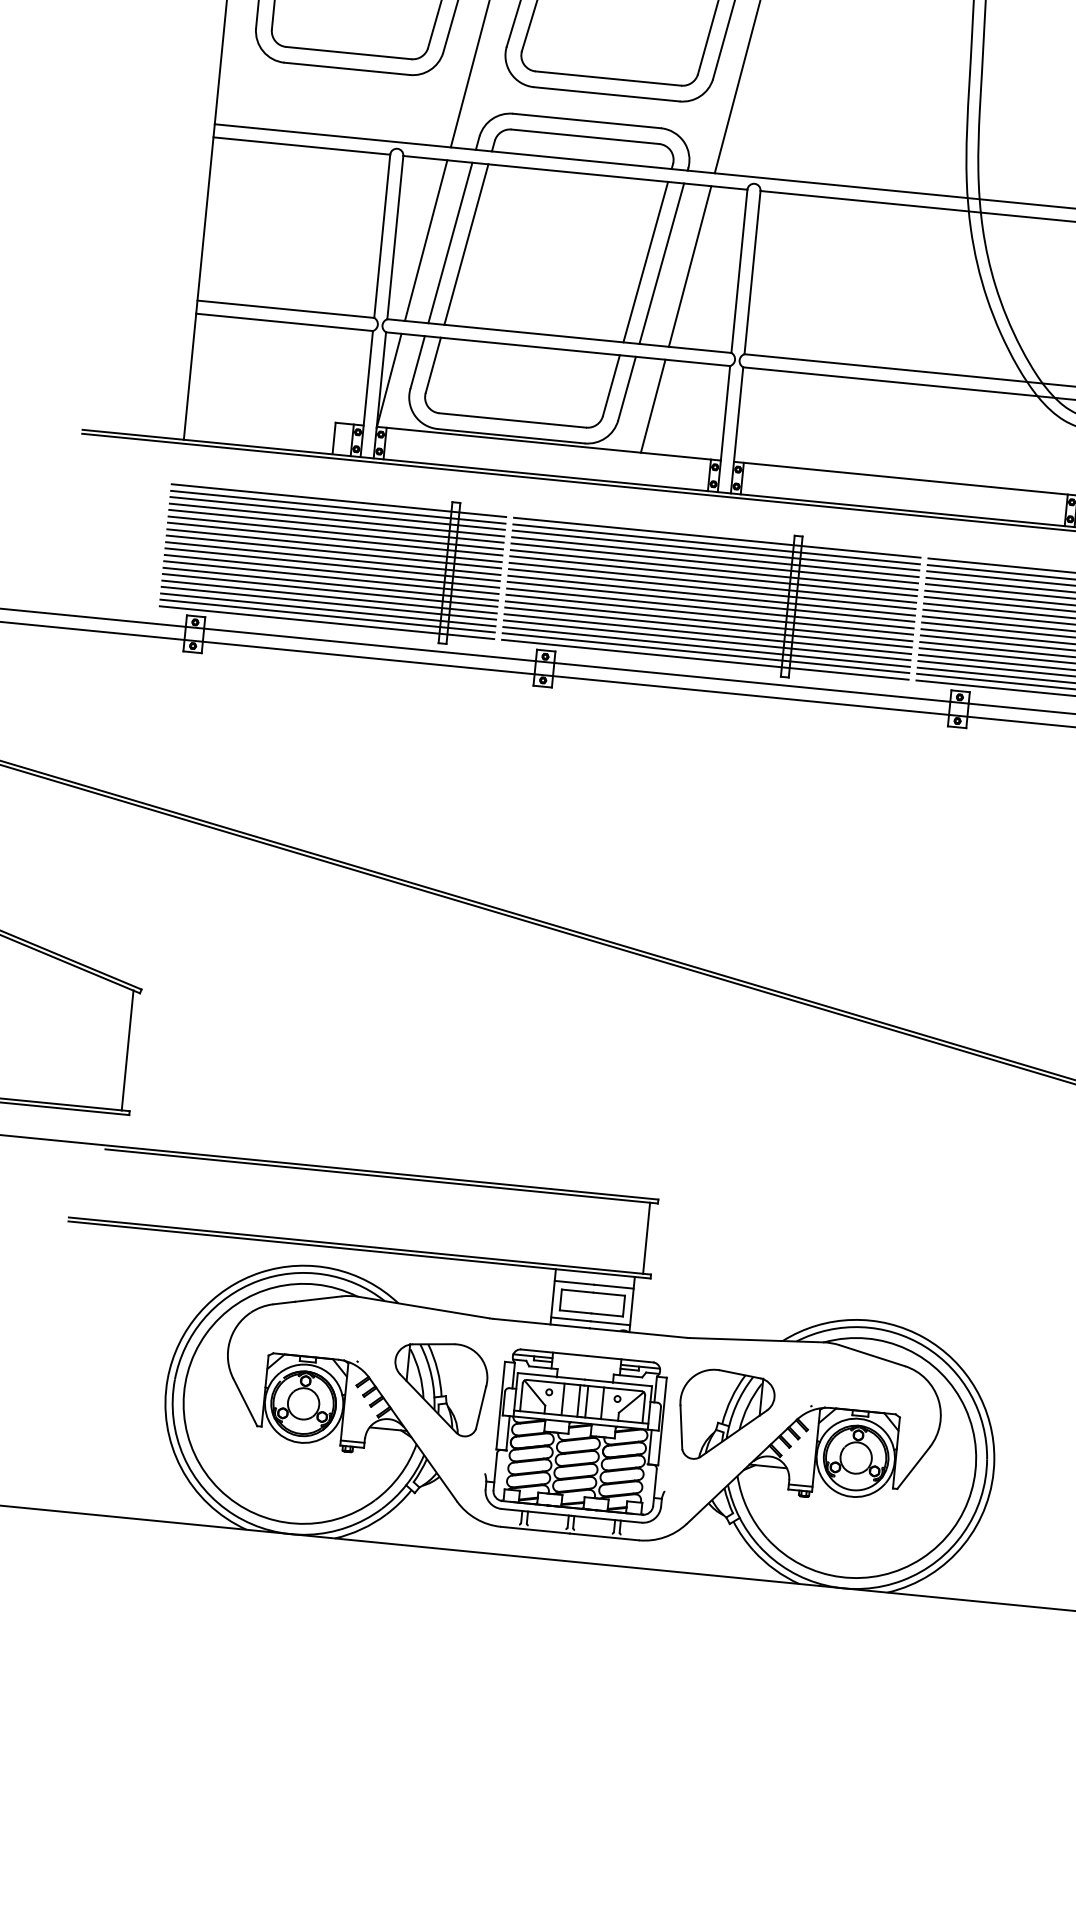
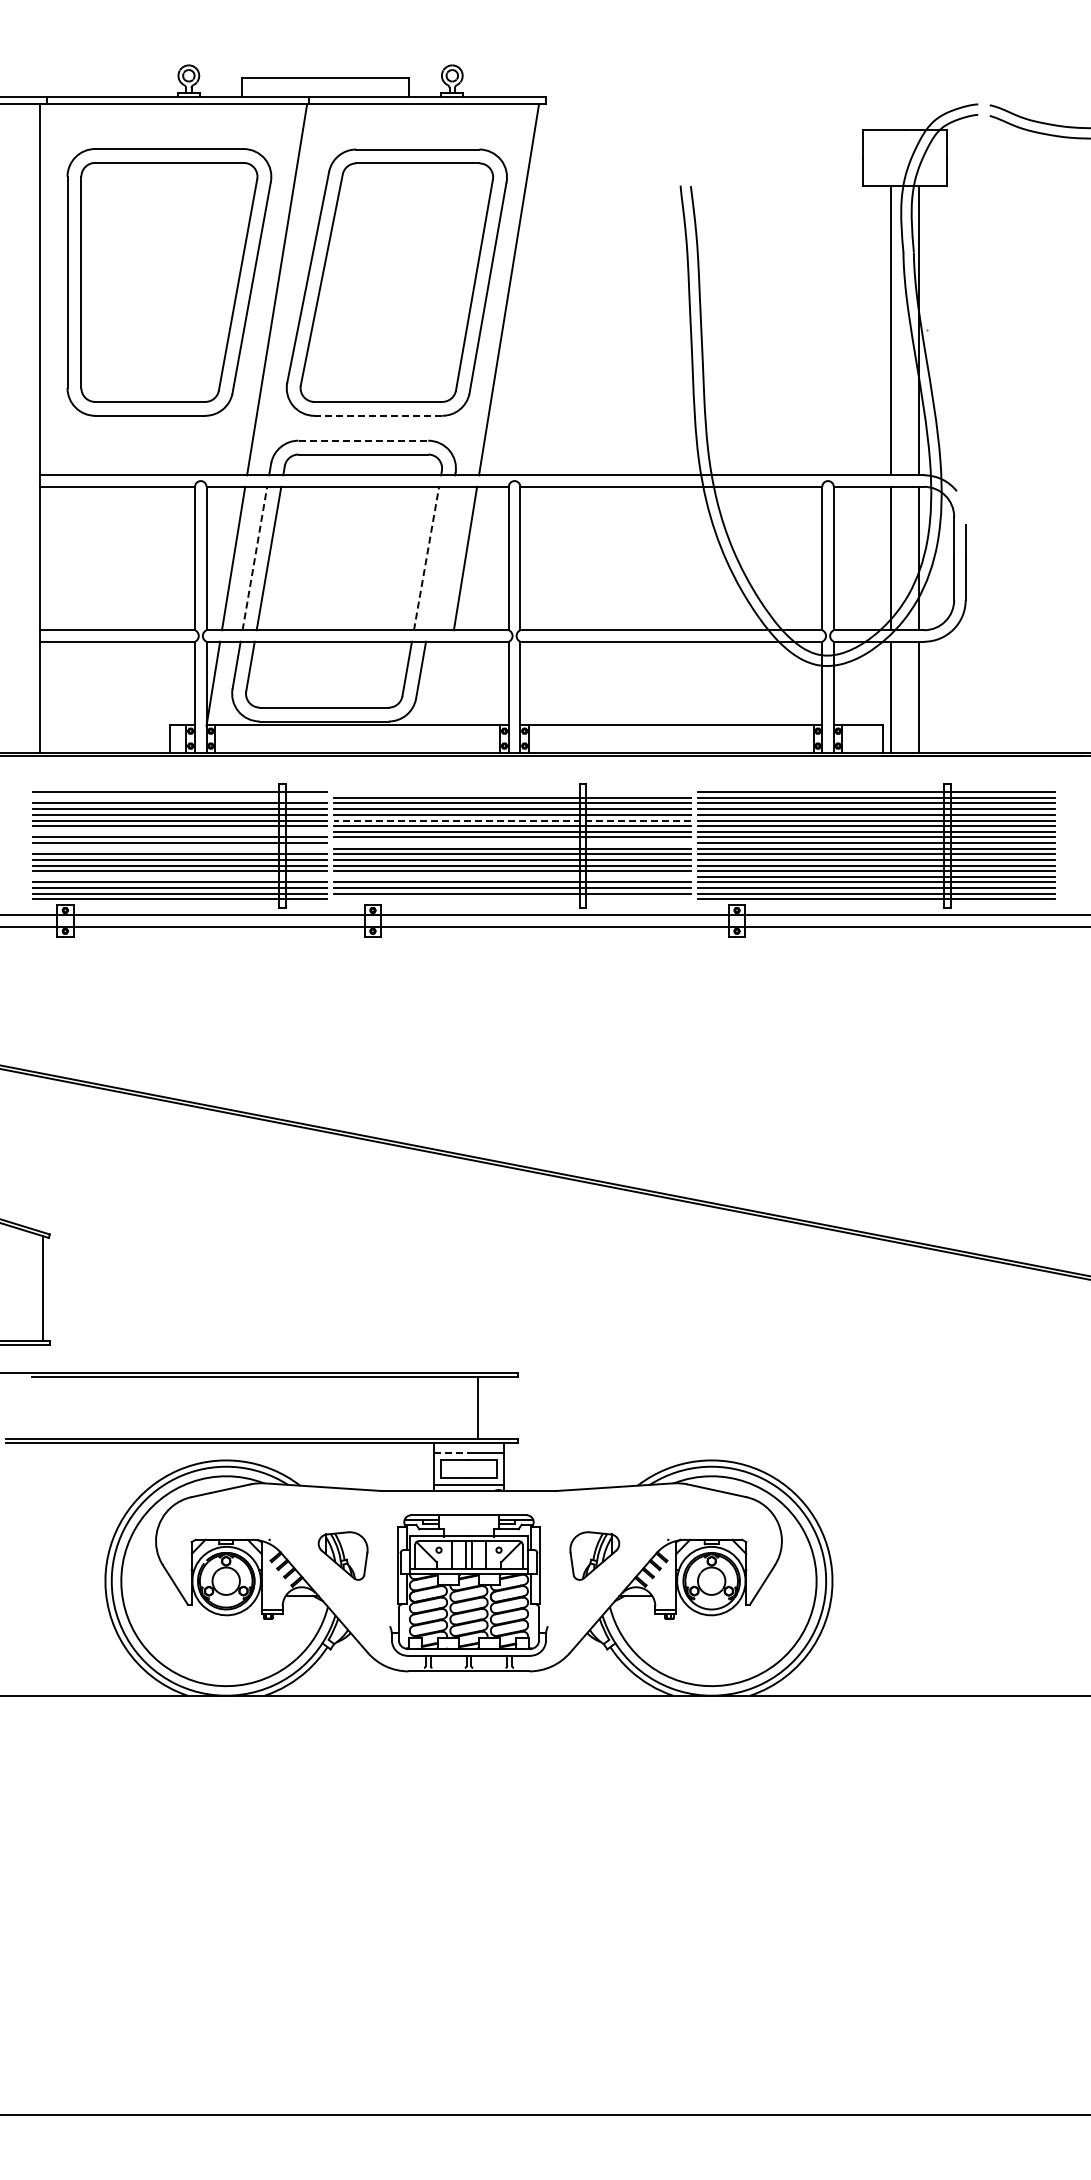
line: (607, 93) -> (378, 415), solid -> dashed
line: (587, 120) -> (363, 440), solid -> dashed
line: (449, 242) -> (254, 558), solid -> dashed
line: (645, 262) -> (426, 558), solid -> dashed
line: (661, 263) -> (440, 558), removed
line: (653, 405) -> (445, 682), removed
line: (337, 507) -> (179, 798), removed
line: (716, 537) -> (511, 792), removed
line: (334, 545) -> (179, 831), removed
line: (332, 564) -> (179, 848), removed
line: (714, 569) -> (512, 820), solid -> dashed
line: (710, 595) -> (511, 843), removed
line: (329, 596) -> (179, 876), removed
line: (706, 633) -> (511, 876), removed
line: (704, 659) -> (511, 899), removed
line: (646, 1237) -> (477, 1407), moved
line: (575, 1282) -> (452, 1452), solid -> dashed
part: (438, 1387) -> (342, 1555), size x0.6
part: (725, 1415) -> (594, 1555), size x0.6

